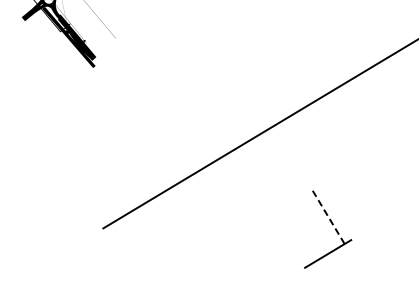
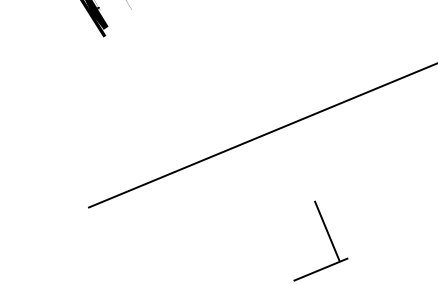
line: (328, 217) -> (327, 231), dashed -> solid

